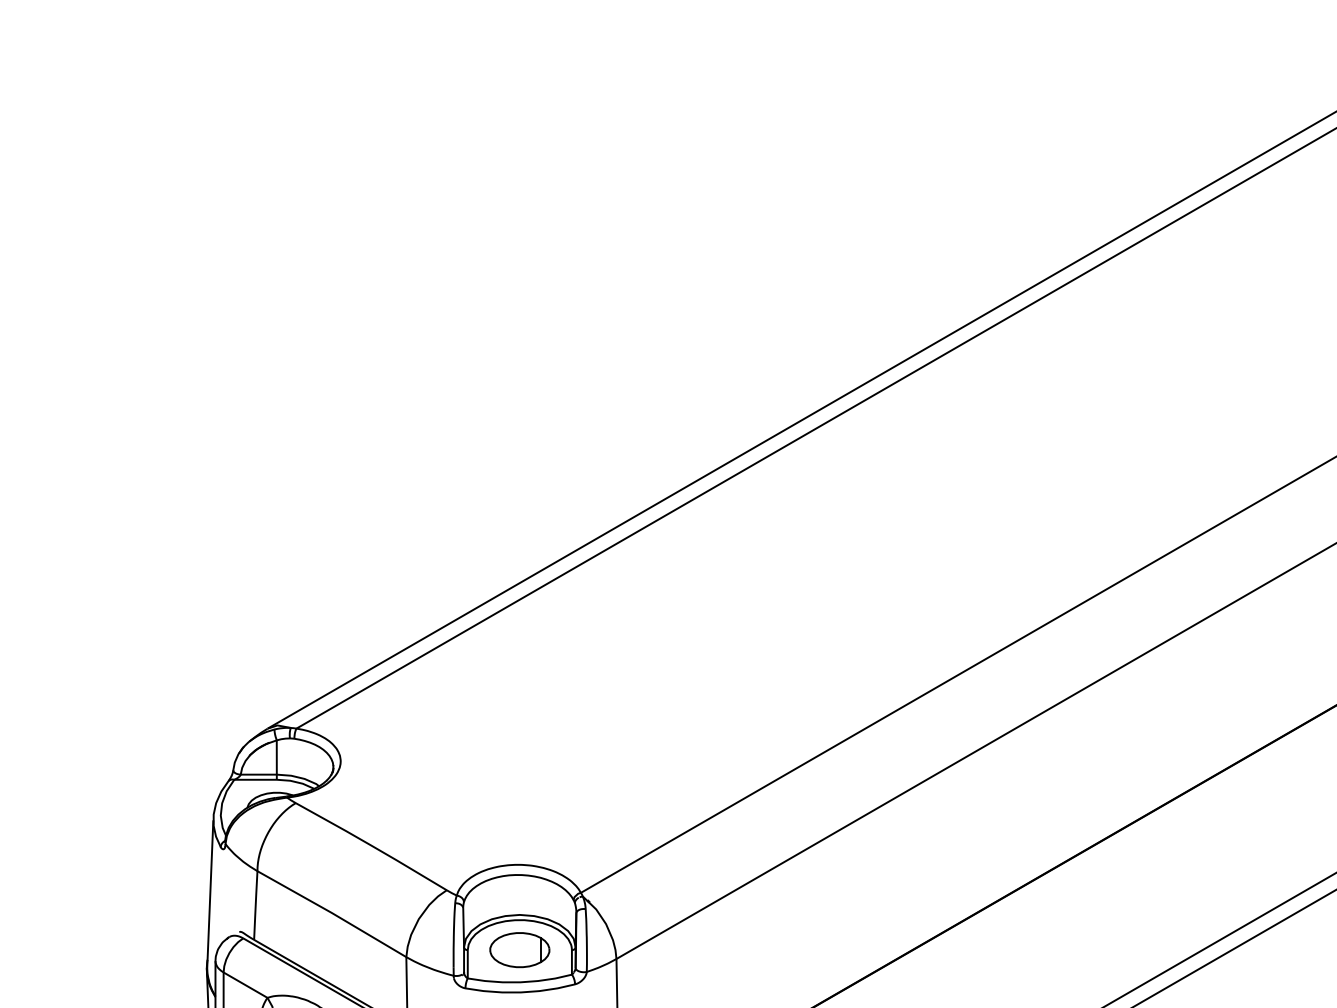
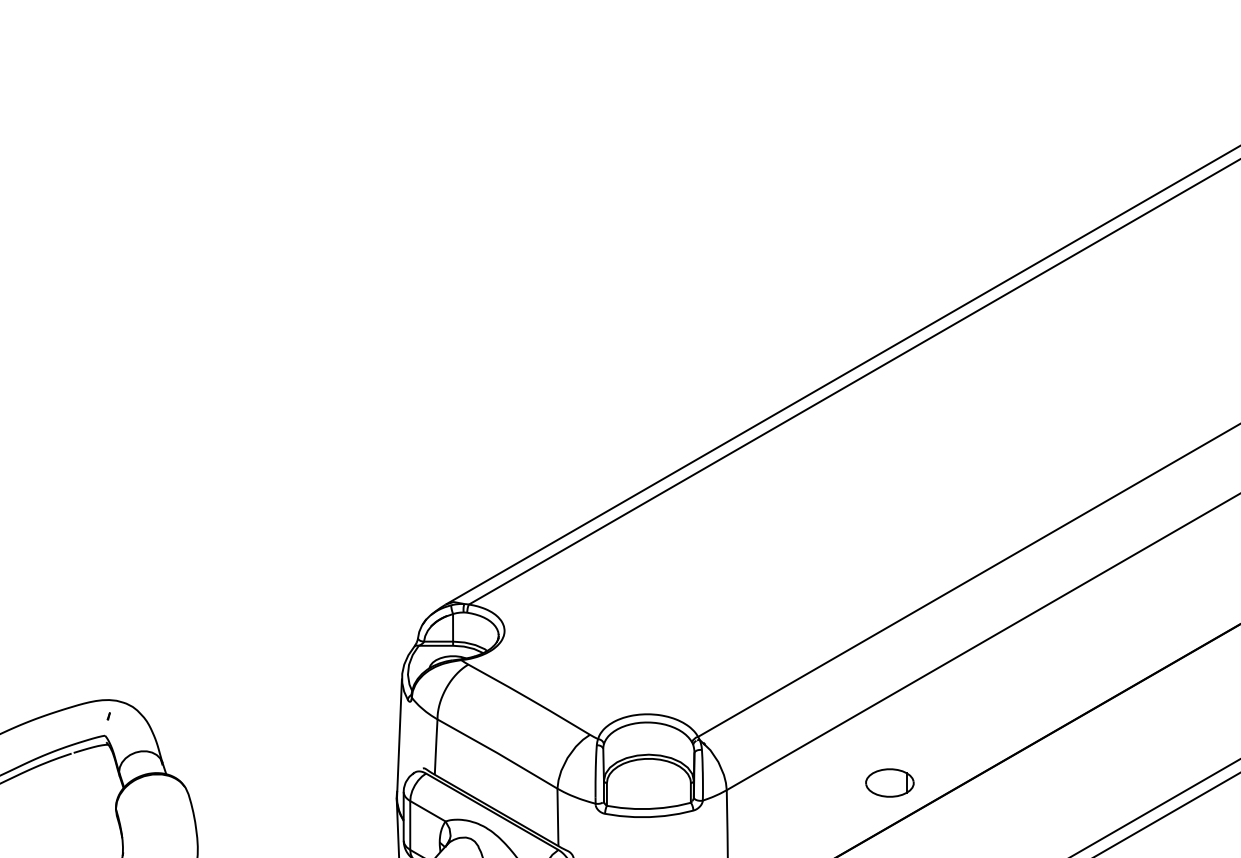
part: (519, 949) -> (889, 782), moved

